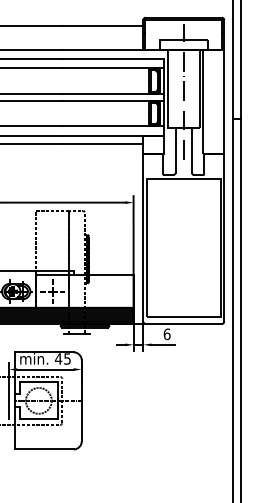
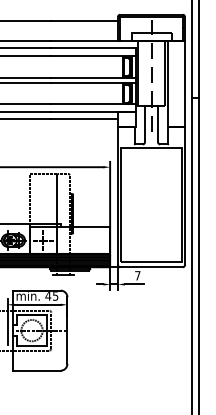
text: (166, 334) -> (137, 275), 6 -> 7

